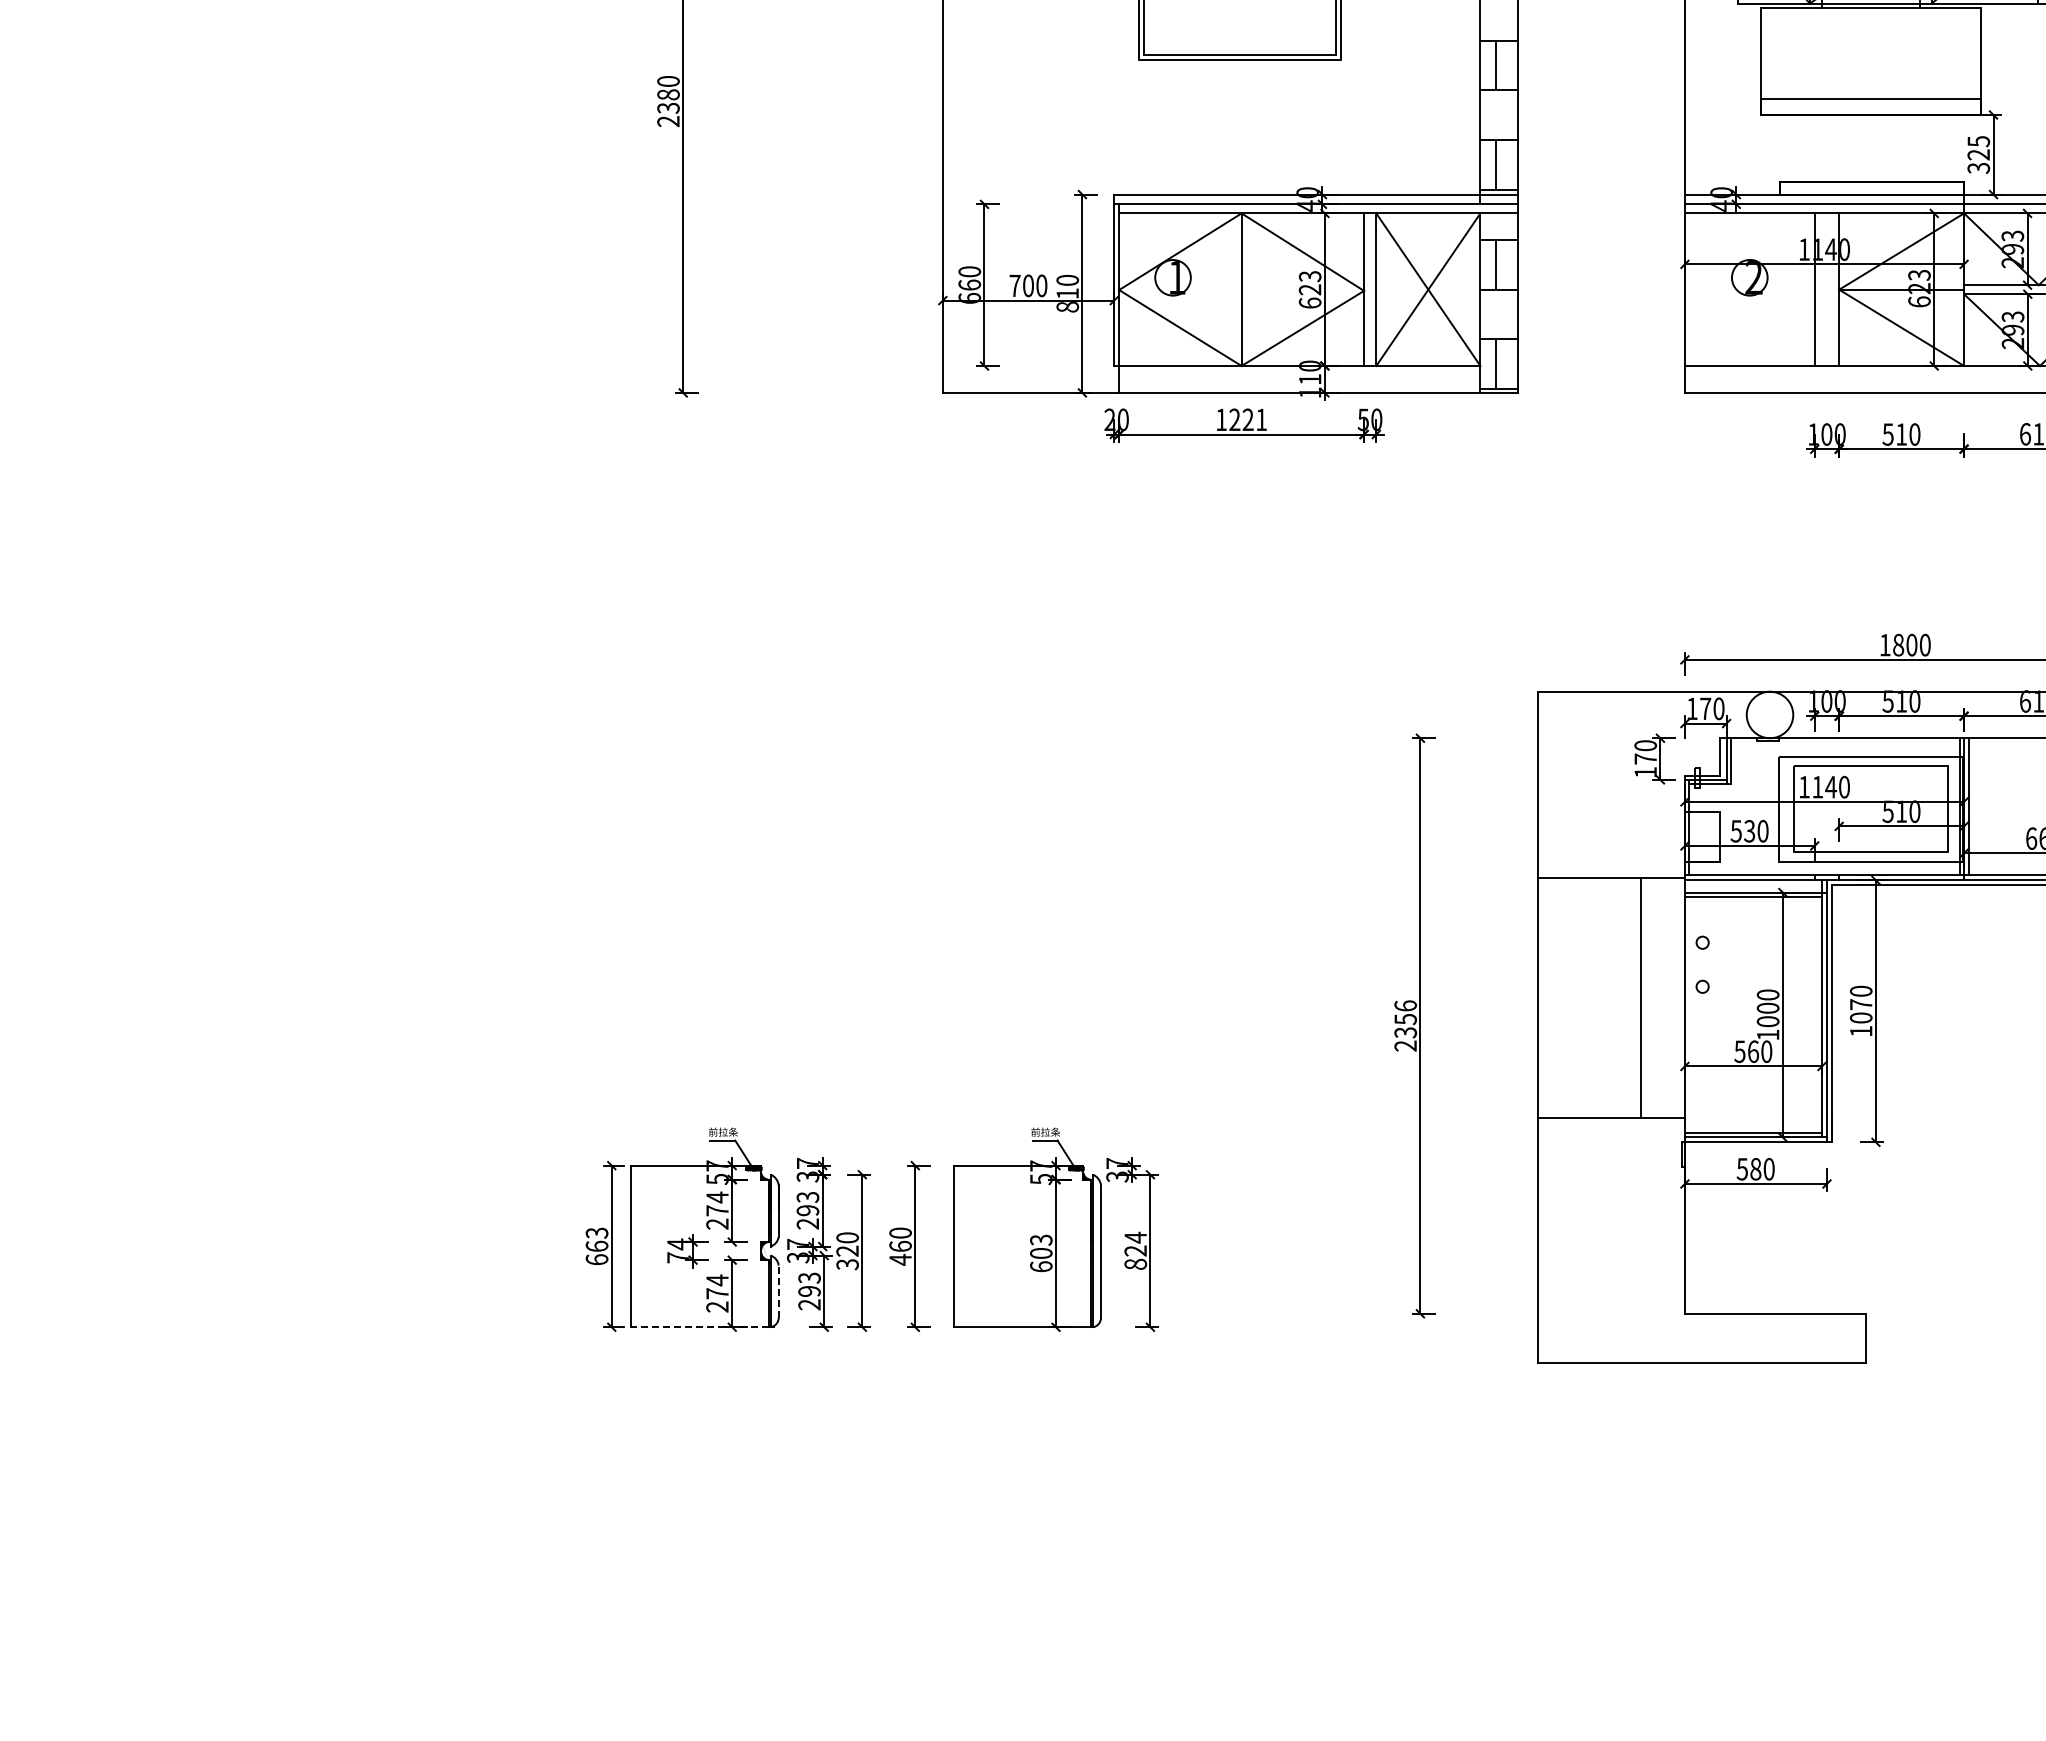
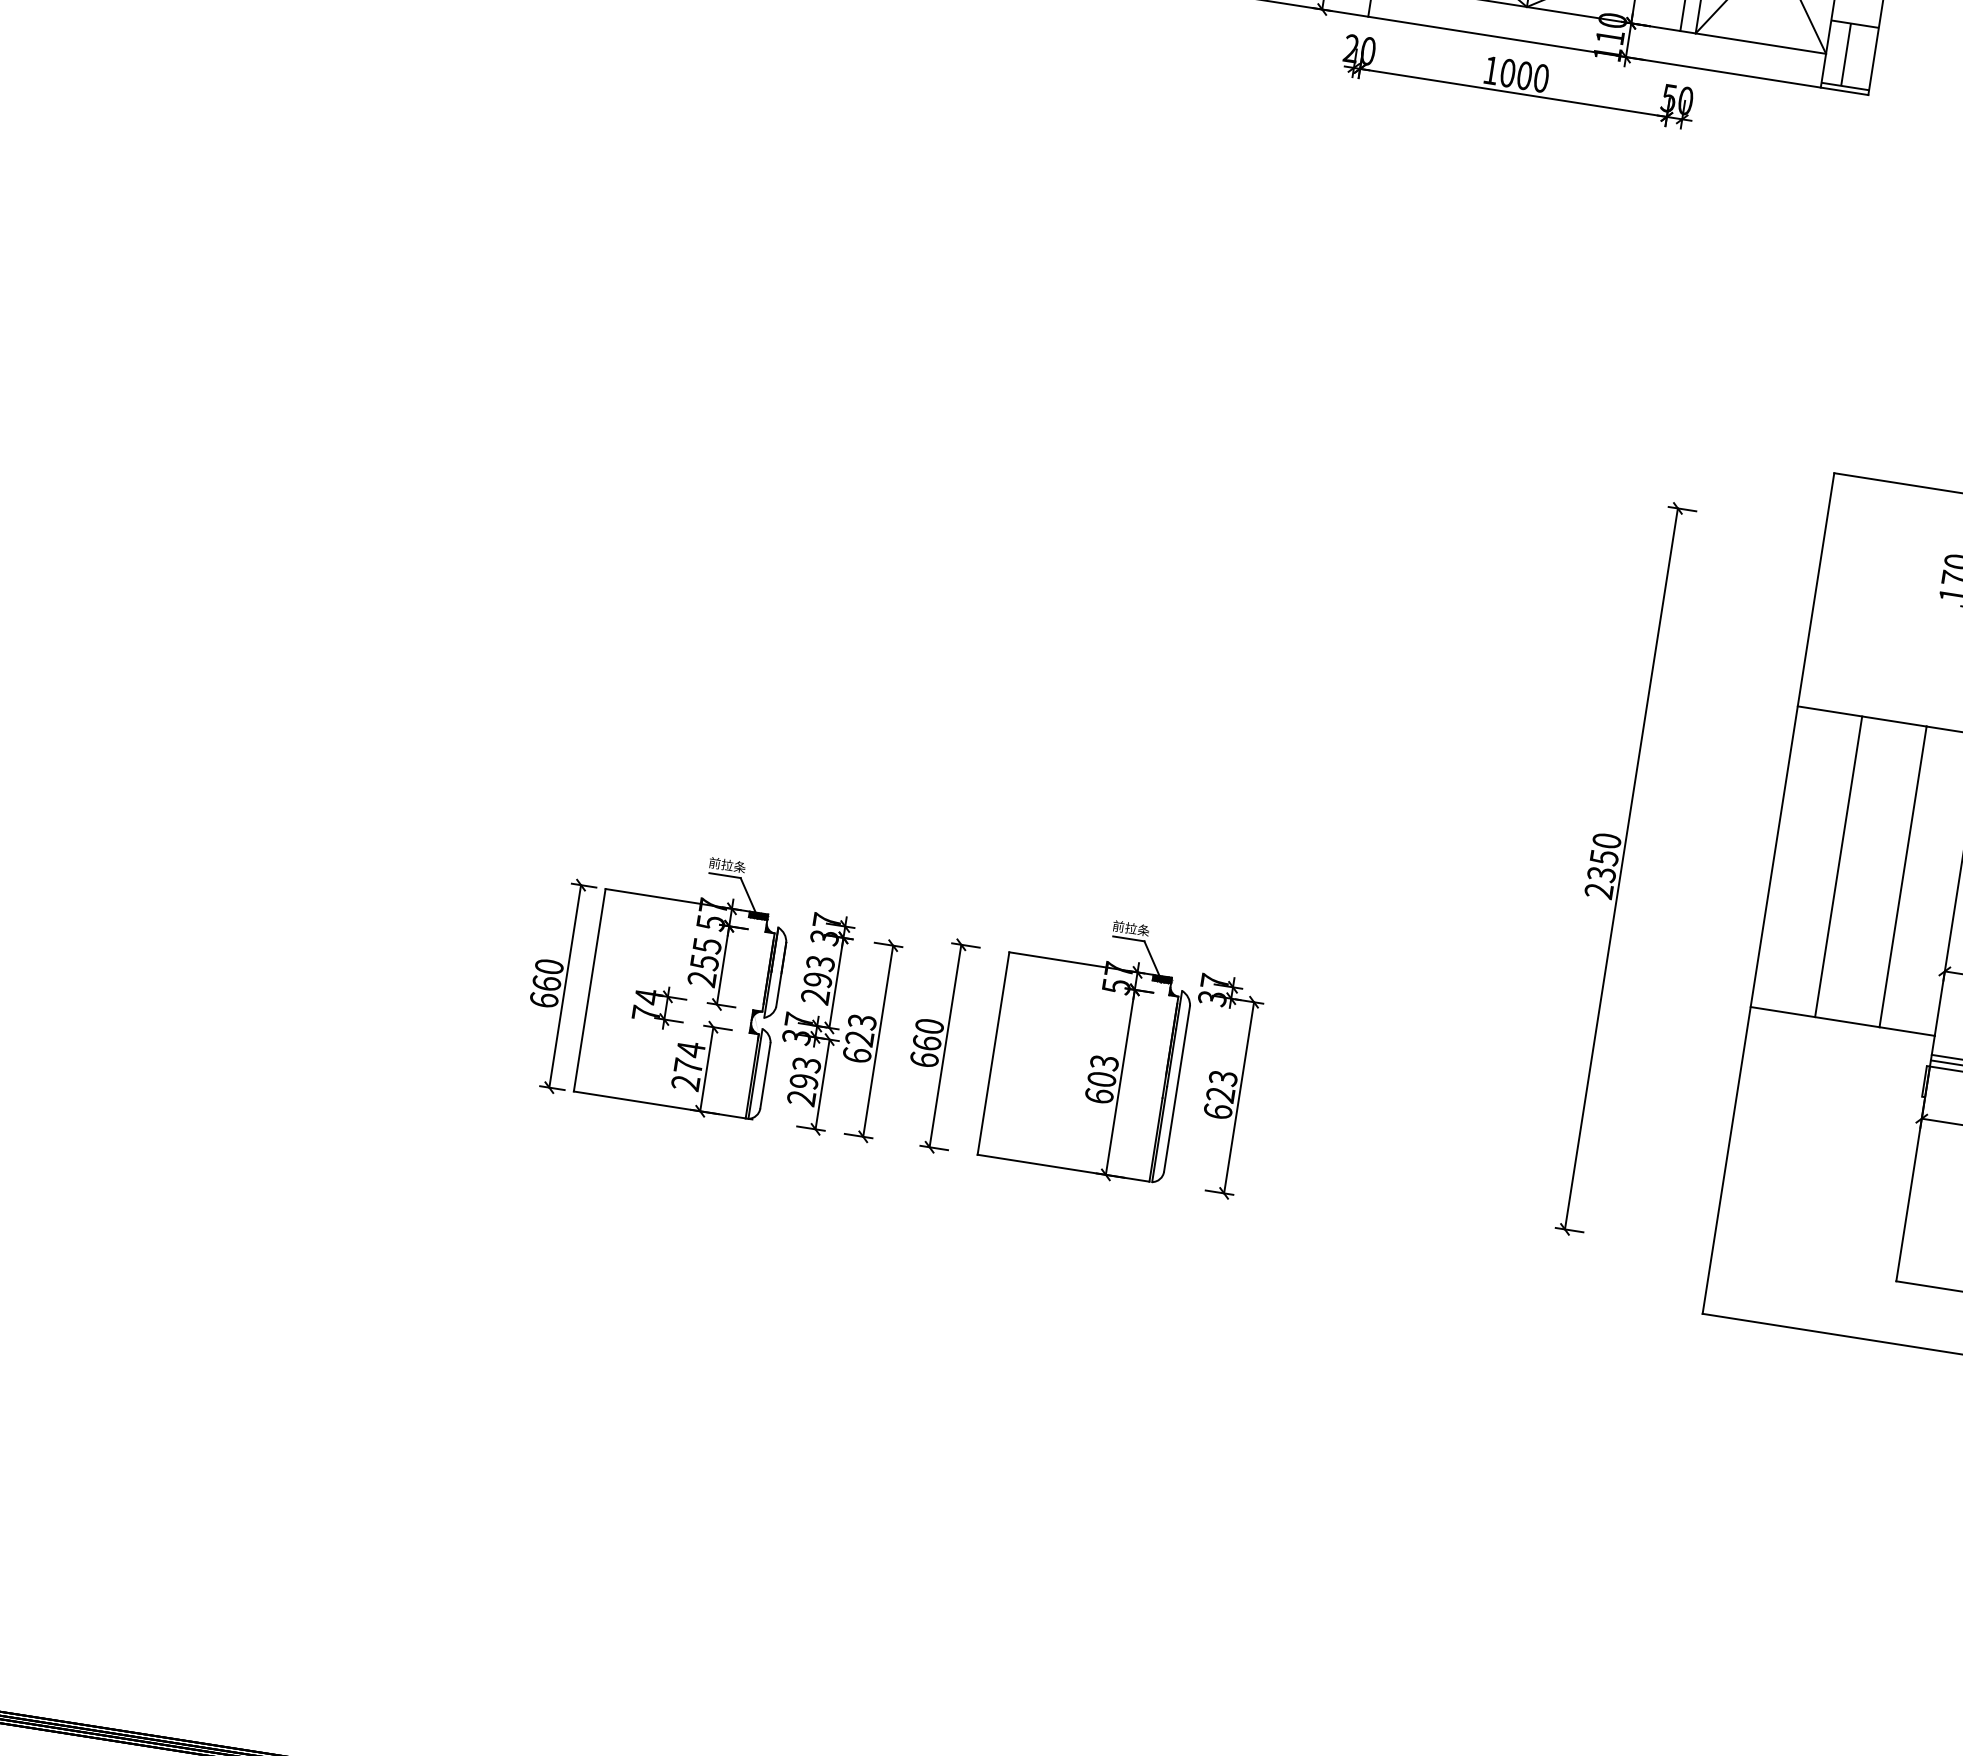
text: (1248, 419) -> (1525, 75), 1221 -> 1000
line: (1589, 997) -> (1838, 866), added
text: (1405, 1005) -> (1606, 840), 2356 -> 2350
text: (717, 1203) -> (706, 953), 274 -> 255
text: (596, 1232) -> (548, 965), 663 -> 660
text: (1135, 1250) -> (1220, 1094), 824 -> 623
text: (847, 1251) -> (859, 1039), 320 -> 623
text: (900, 1259) -> (924, 1059), 460 -> 660
line: (778, 1291) -> (765, 1075), dashed -> solid
line: (699, 1327) -> (659, 1105), dashed -> solid

